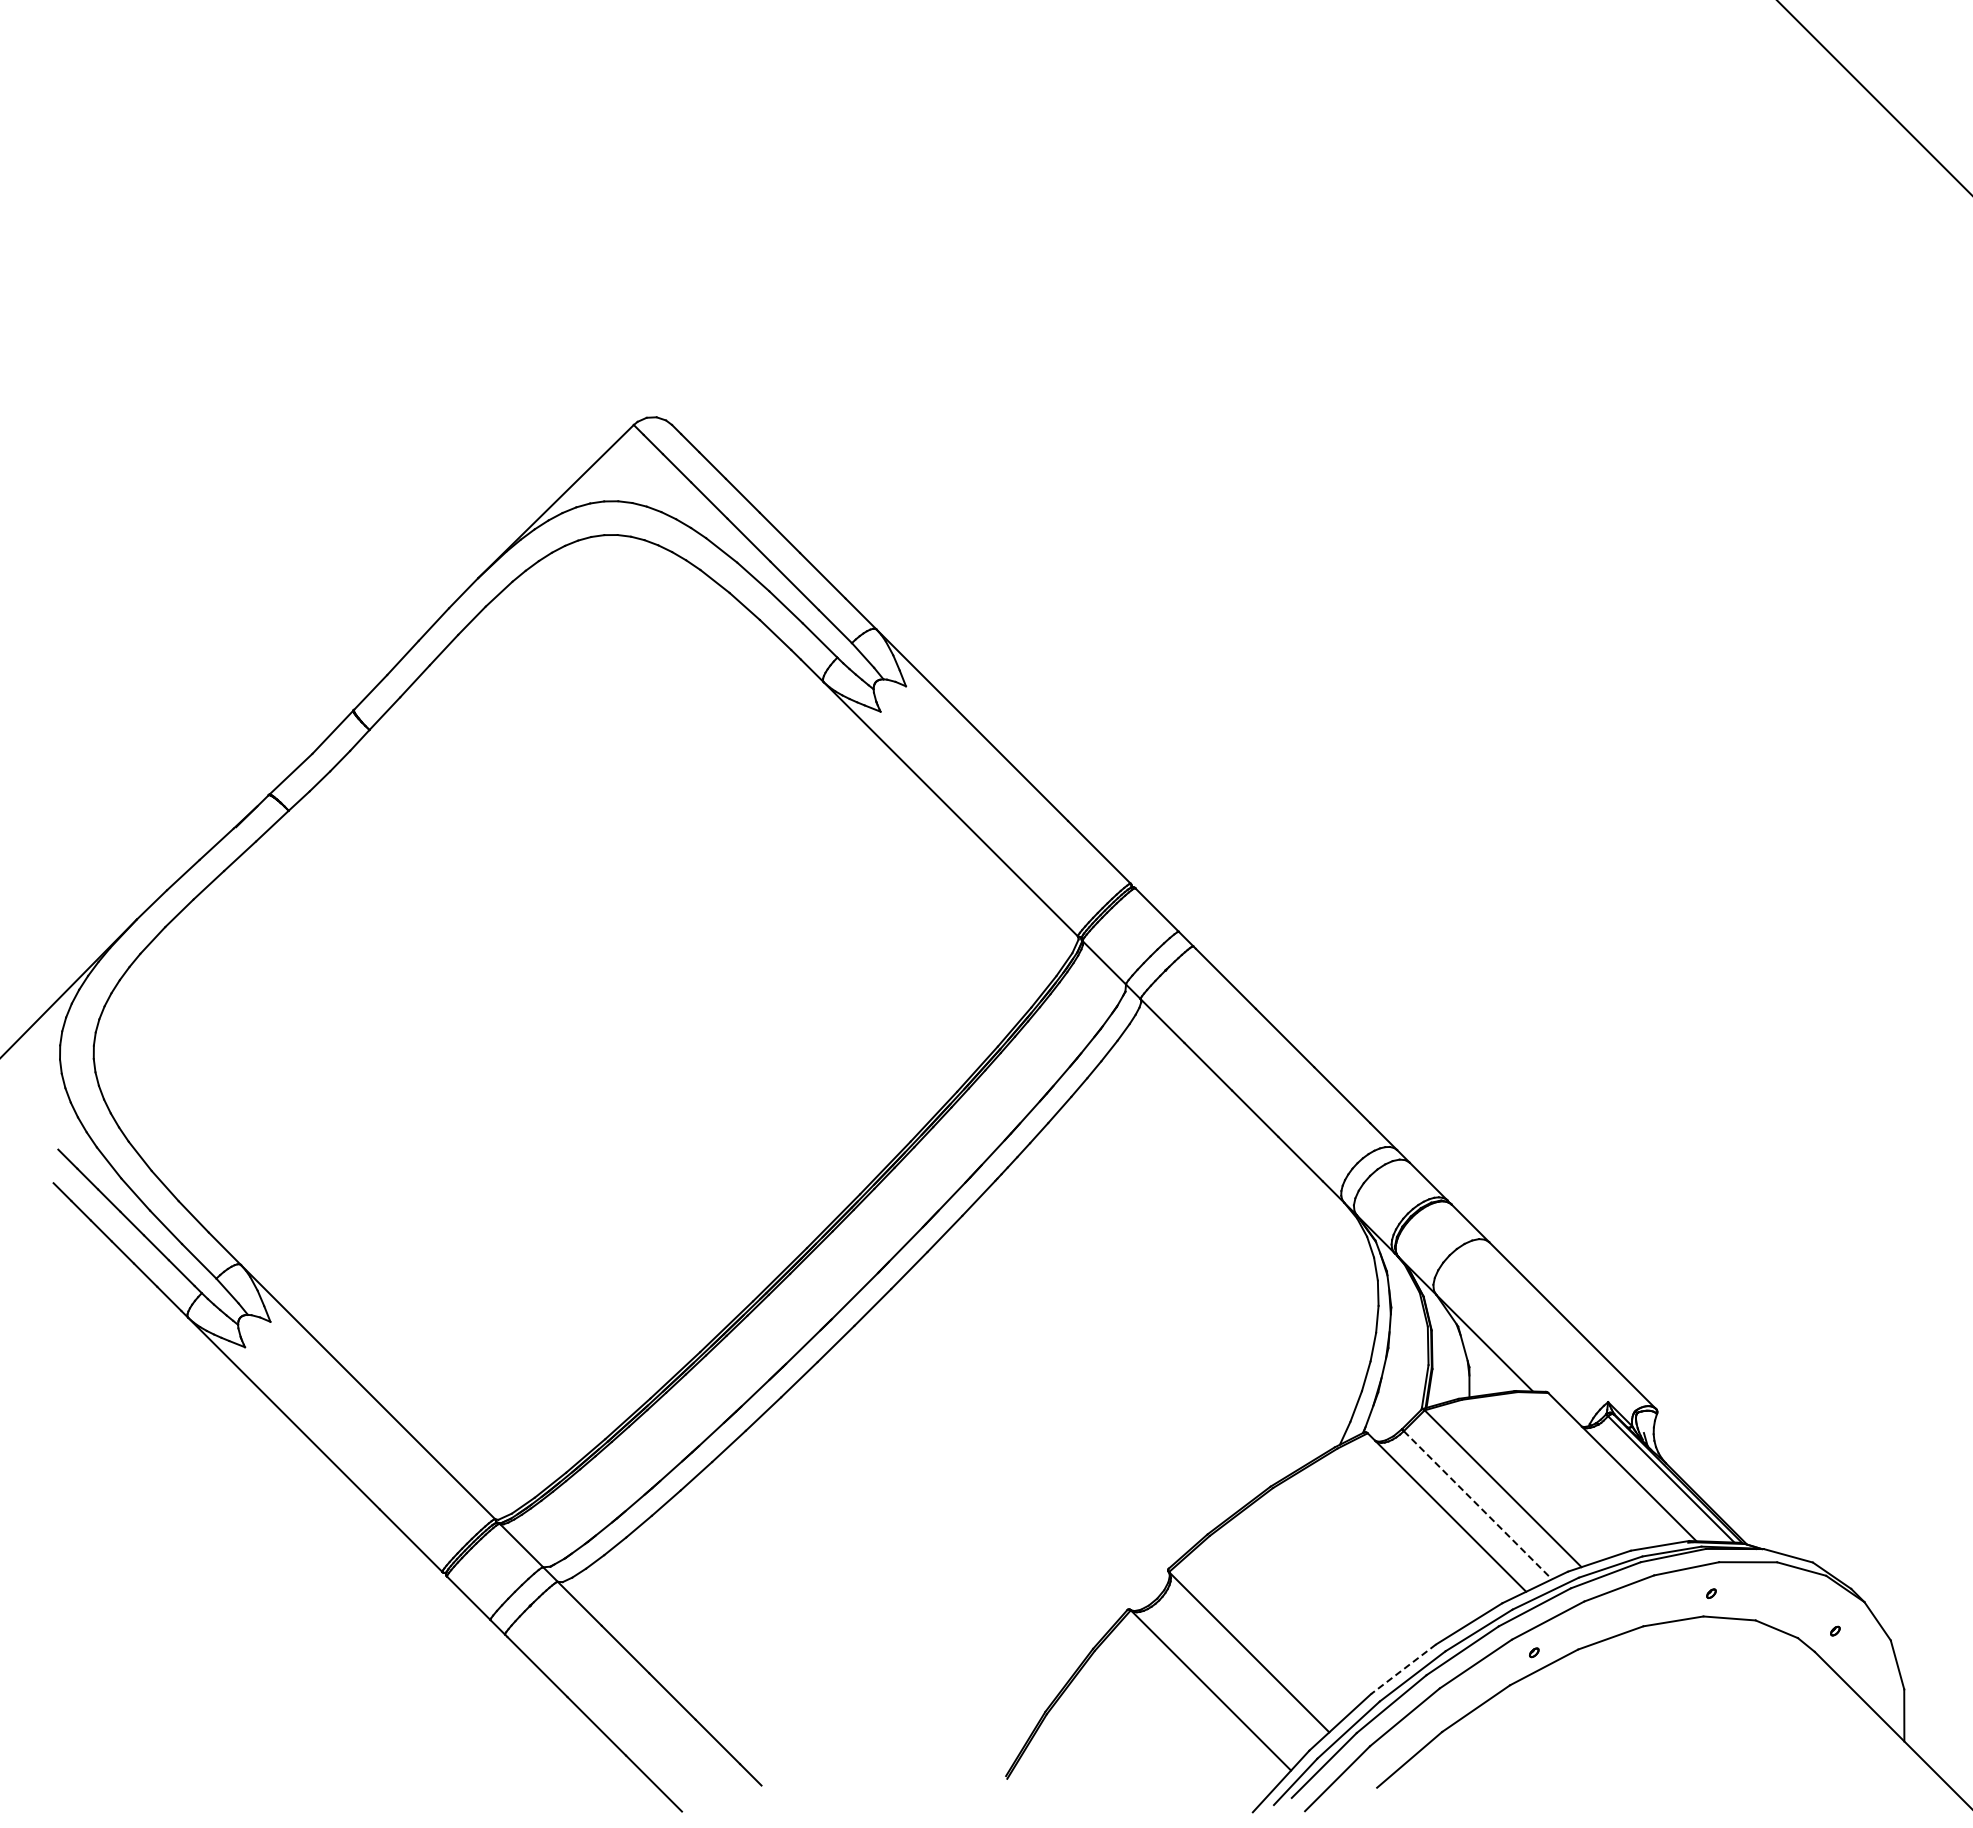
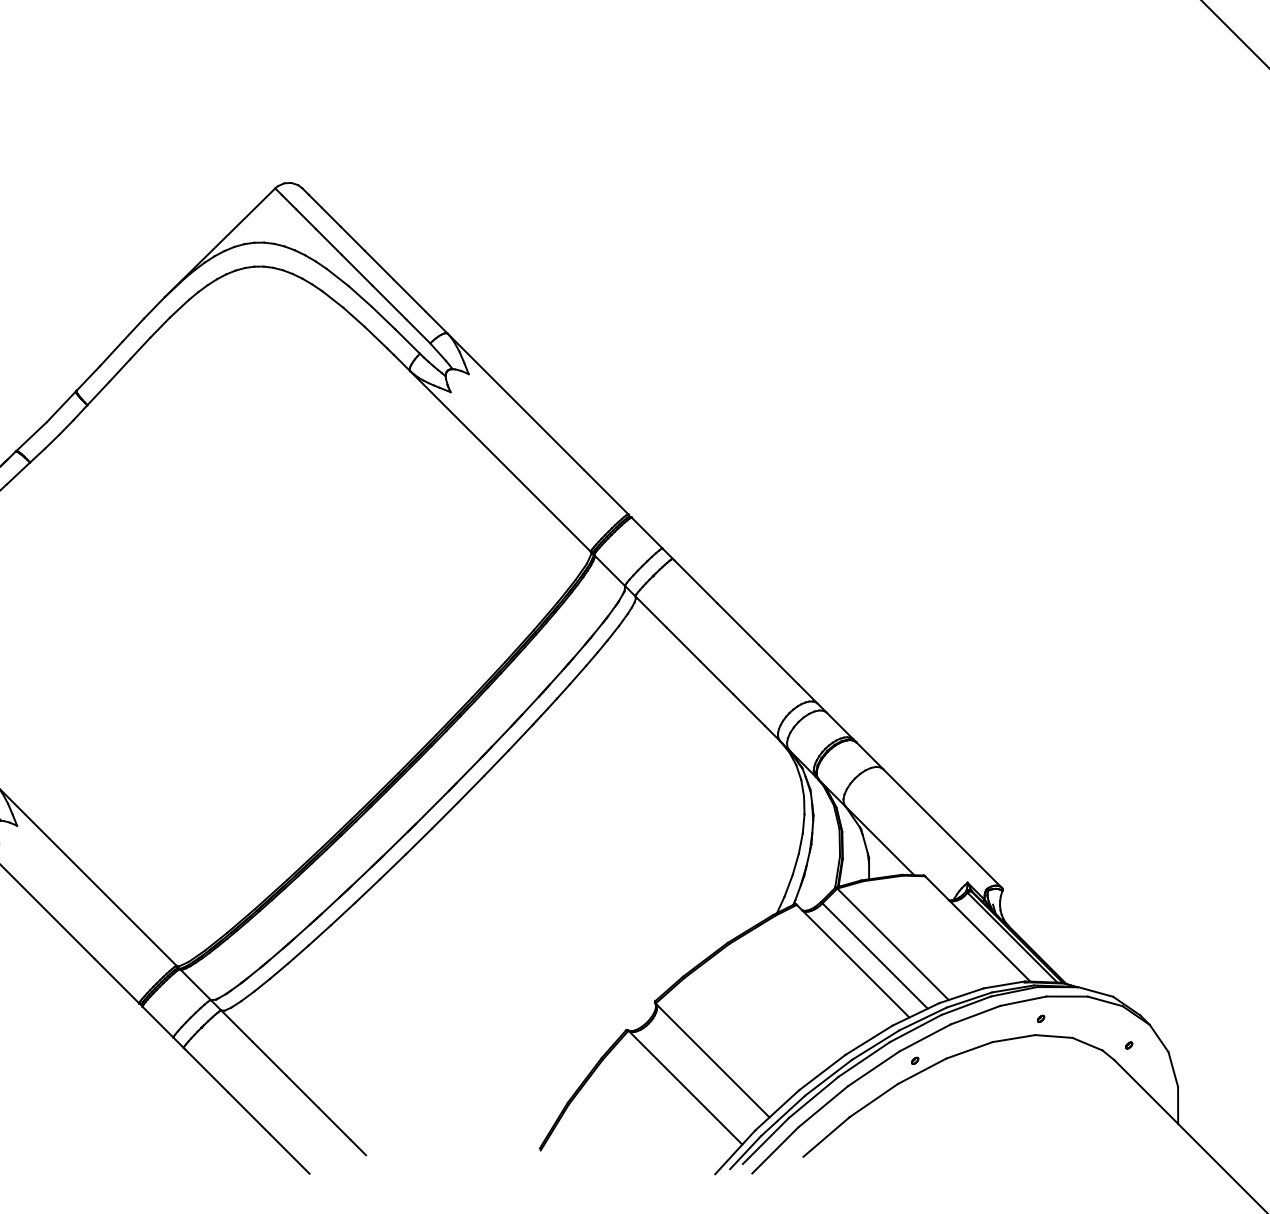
line: (1477, 1505) -> (874, 956), dashed -> solid
line: (1403, 1669) -> (822, 1072), dashed -> solid

